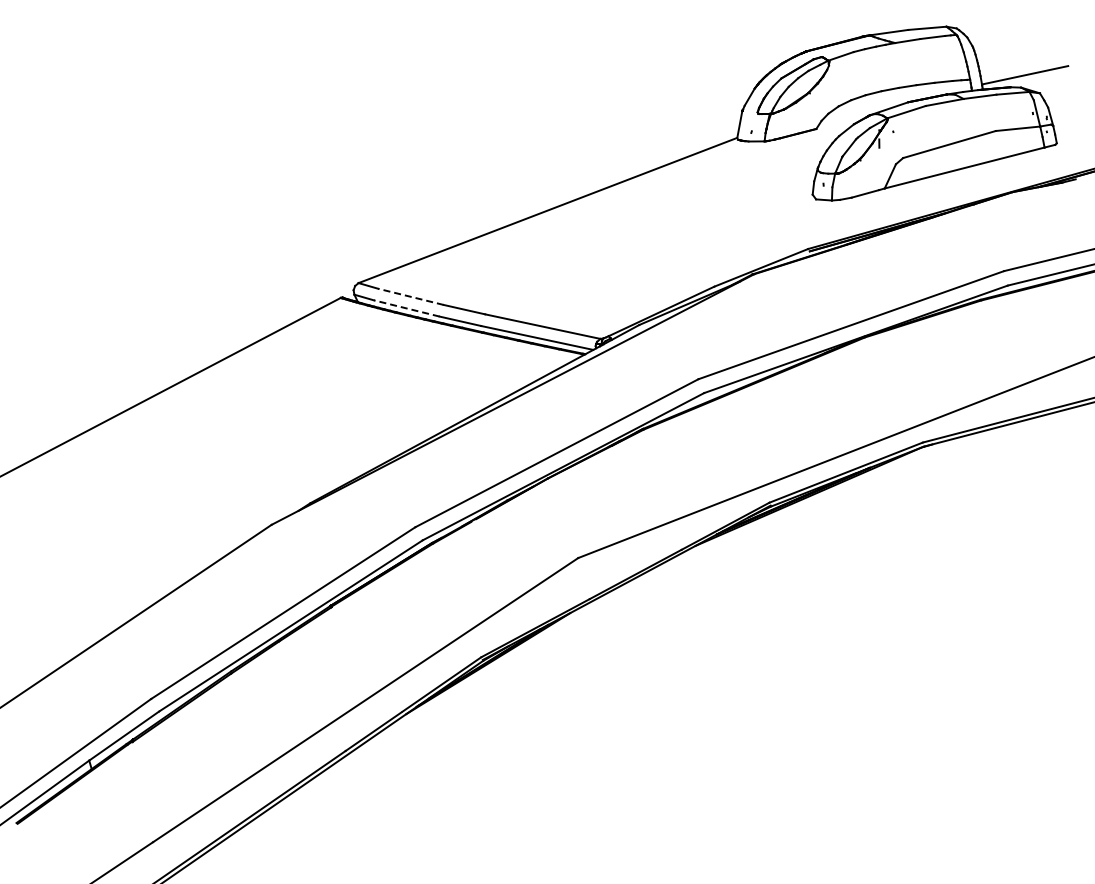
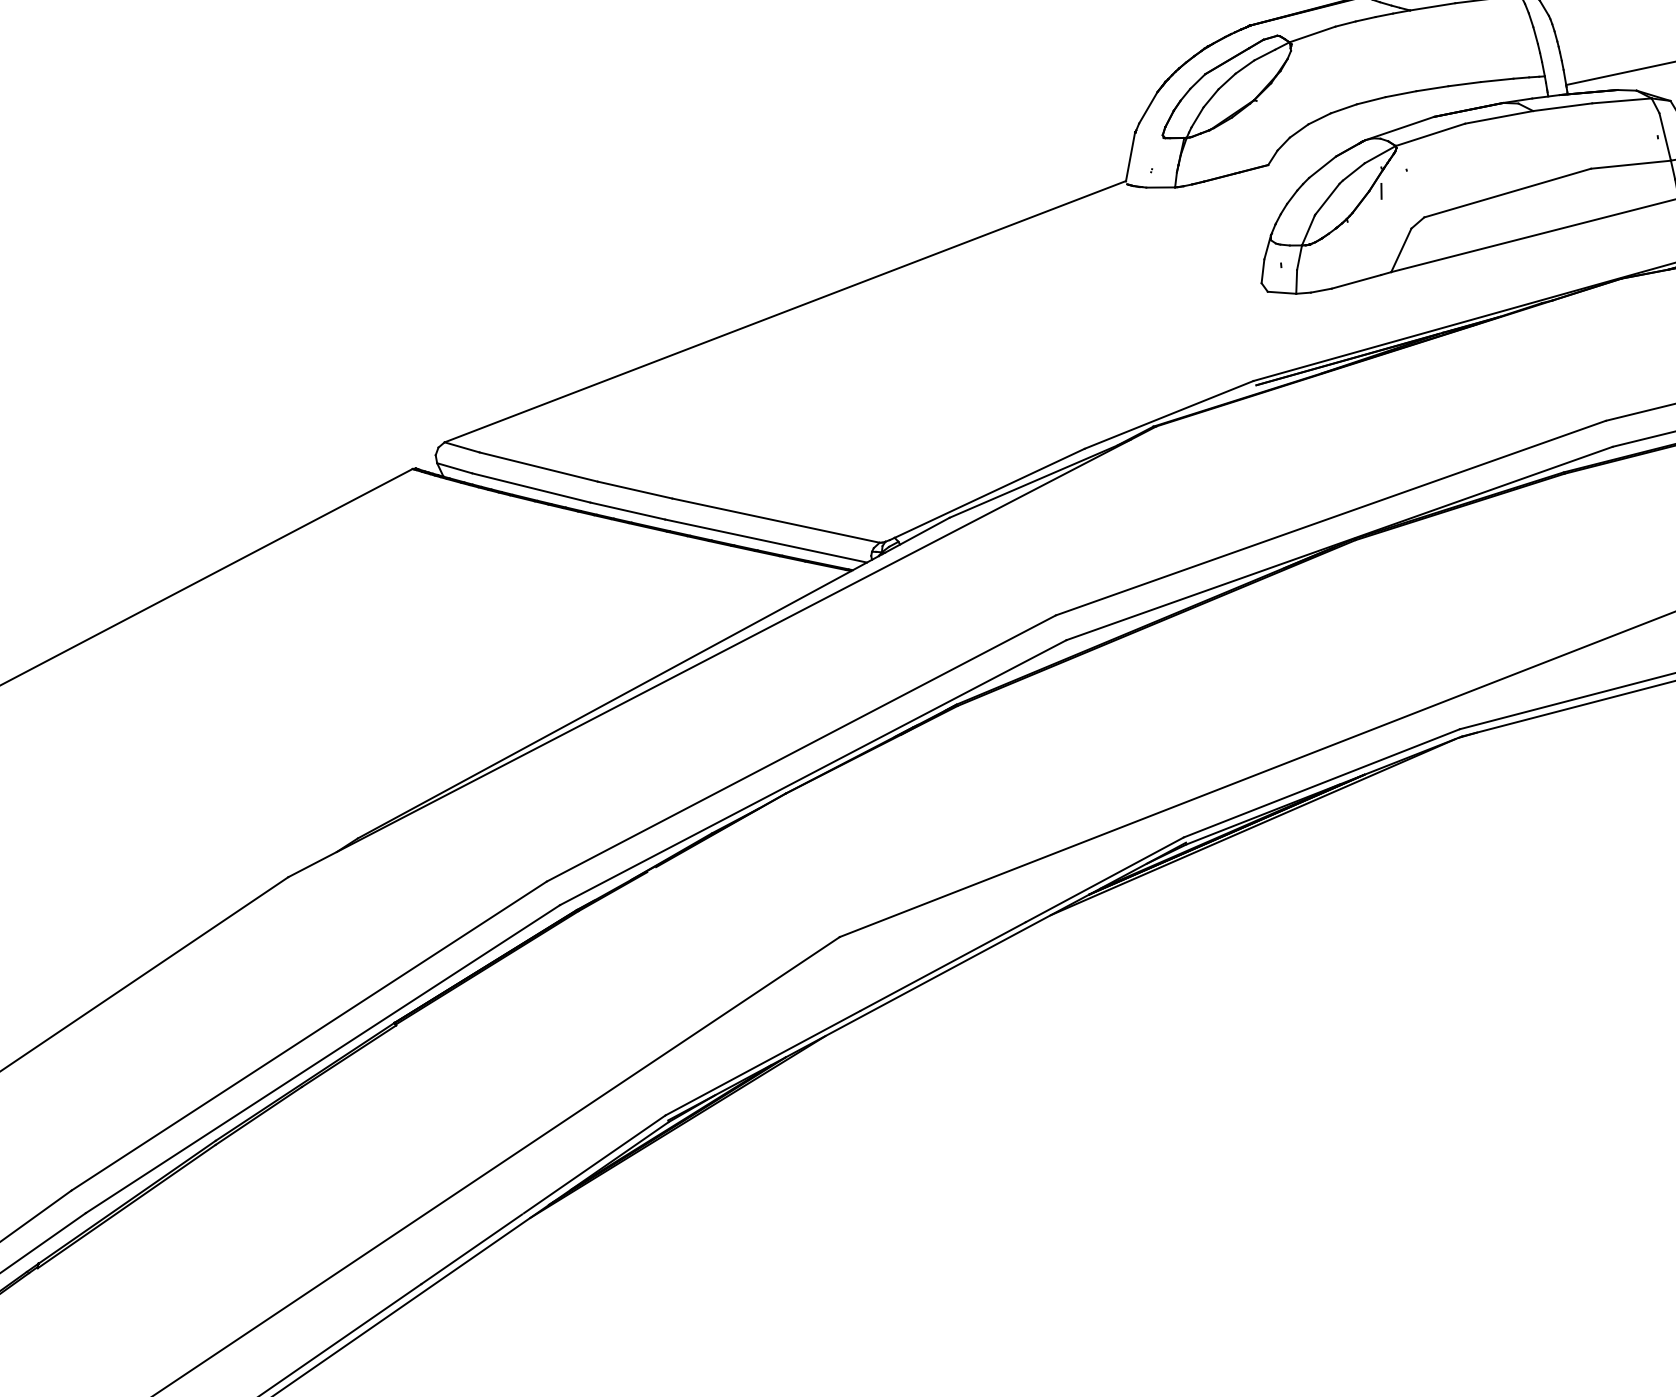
line: (410, 296) -> (538, 466), dashed -> solid
line: (406, 308) -> (530, 488), dashed -> solid

